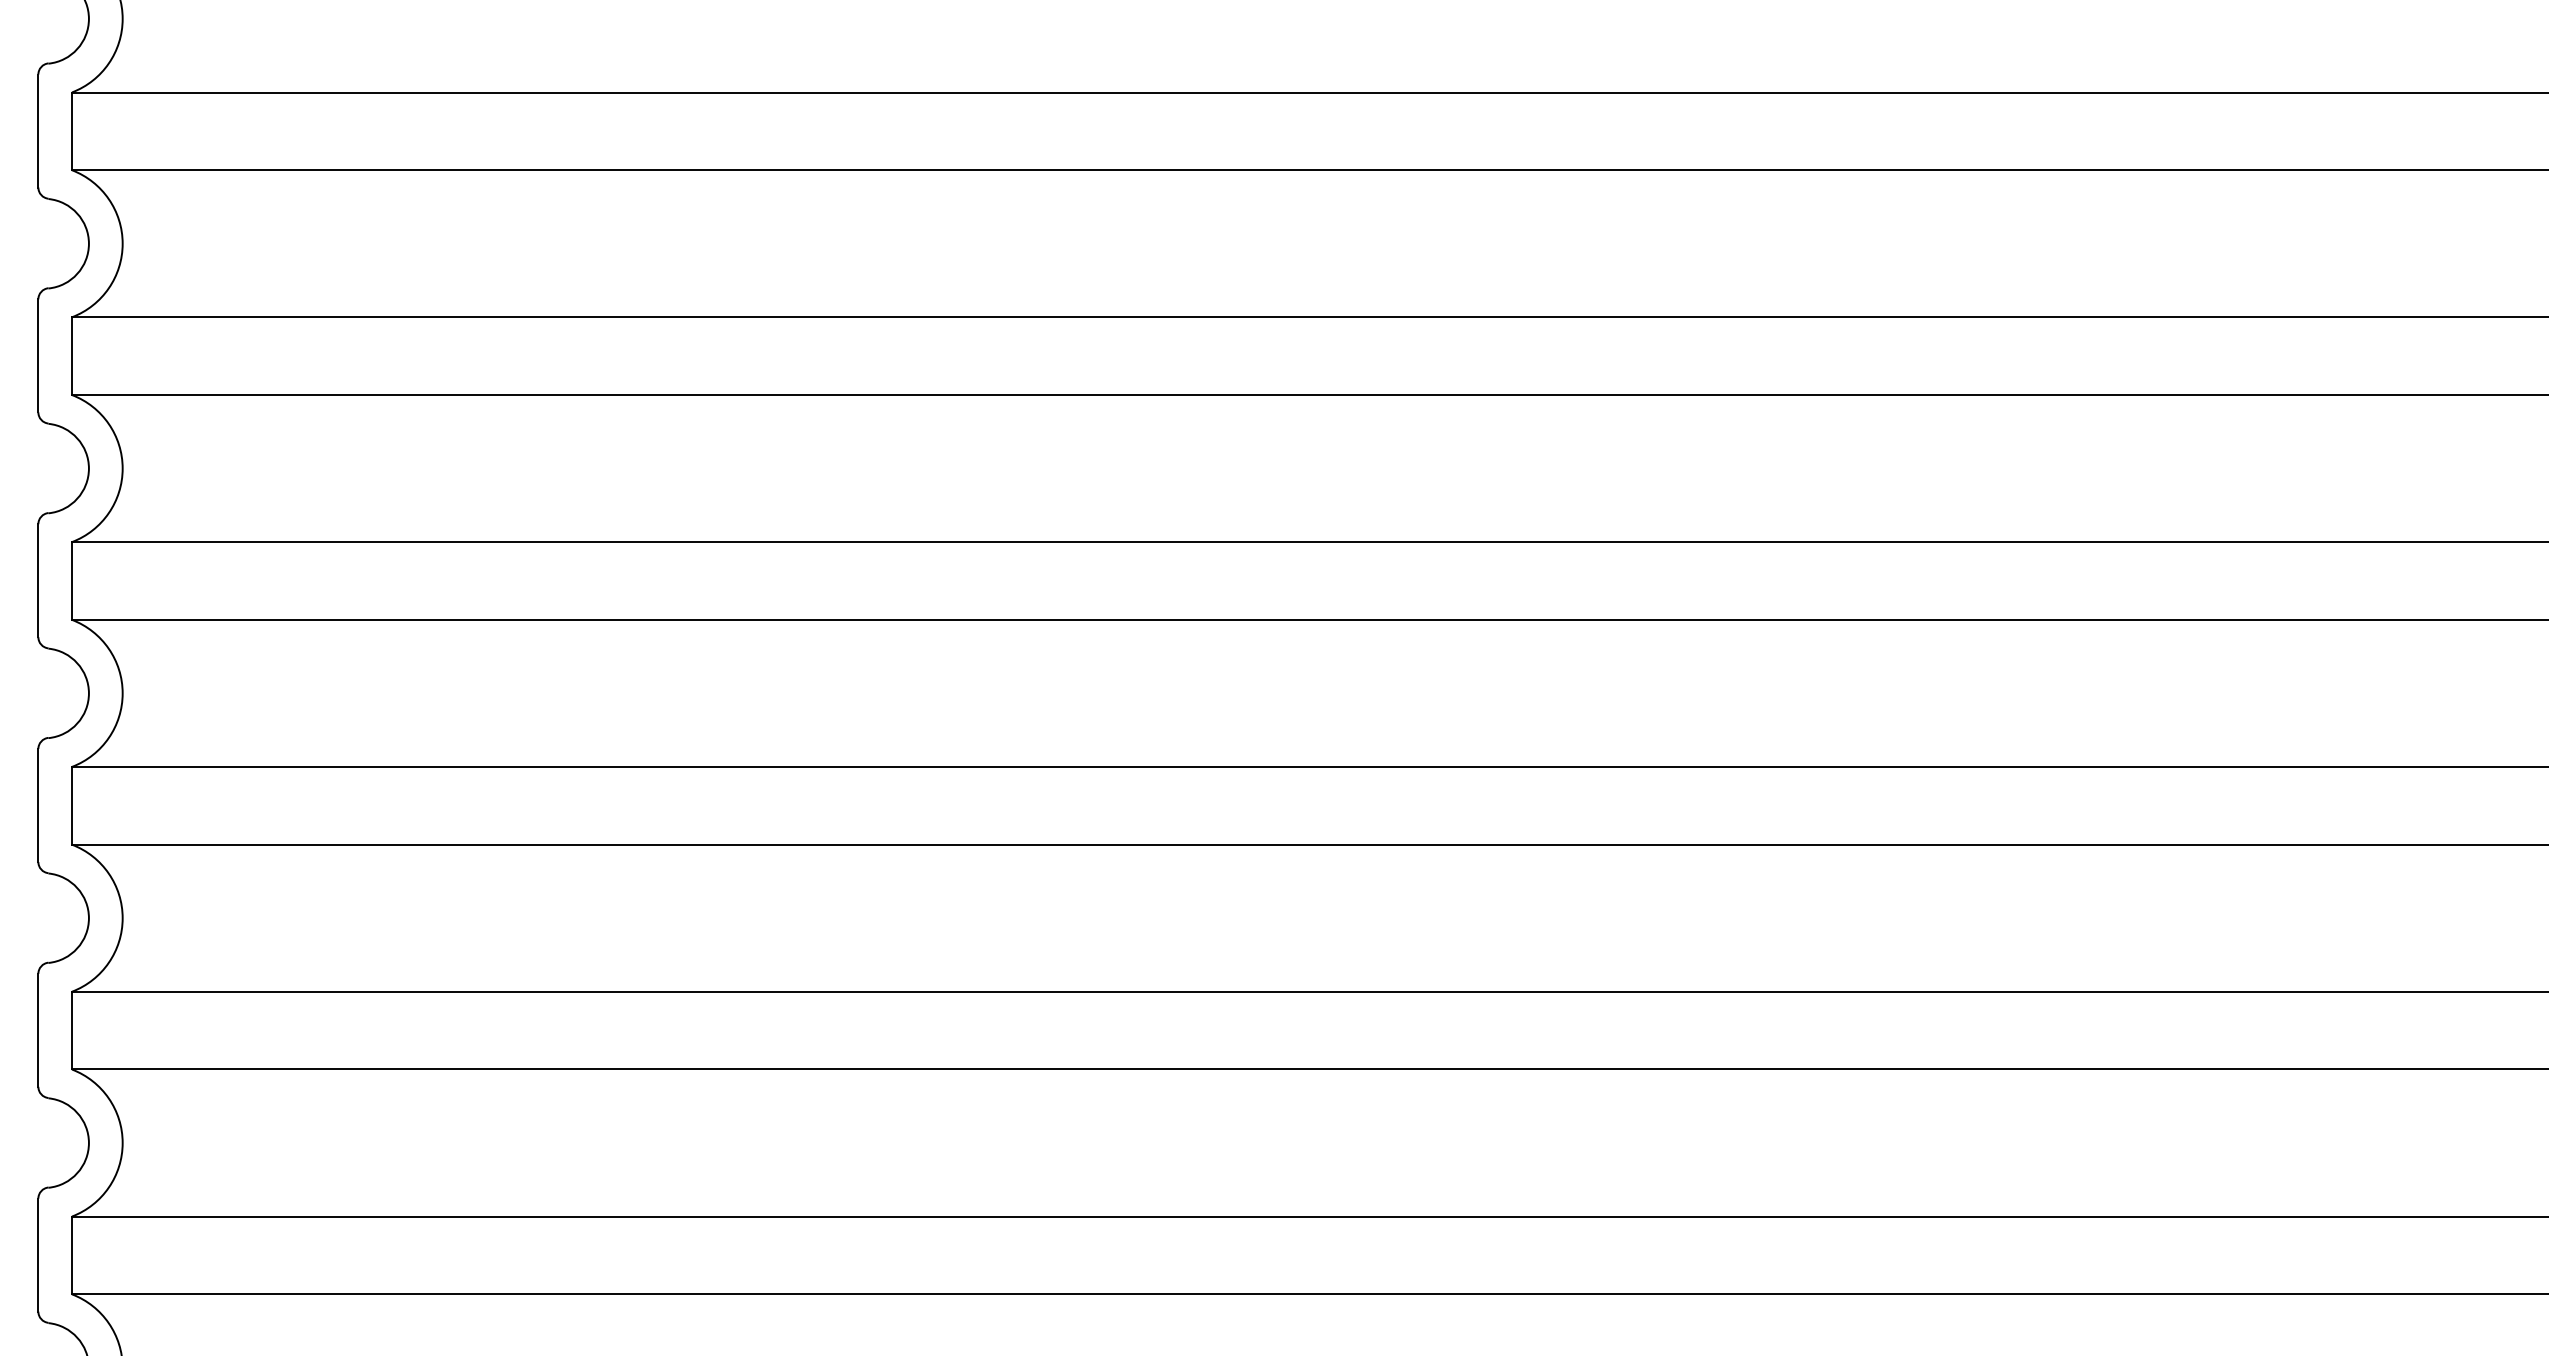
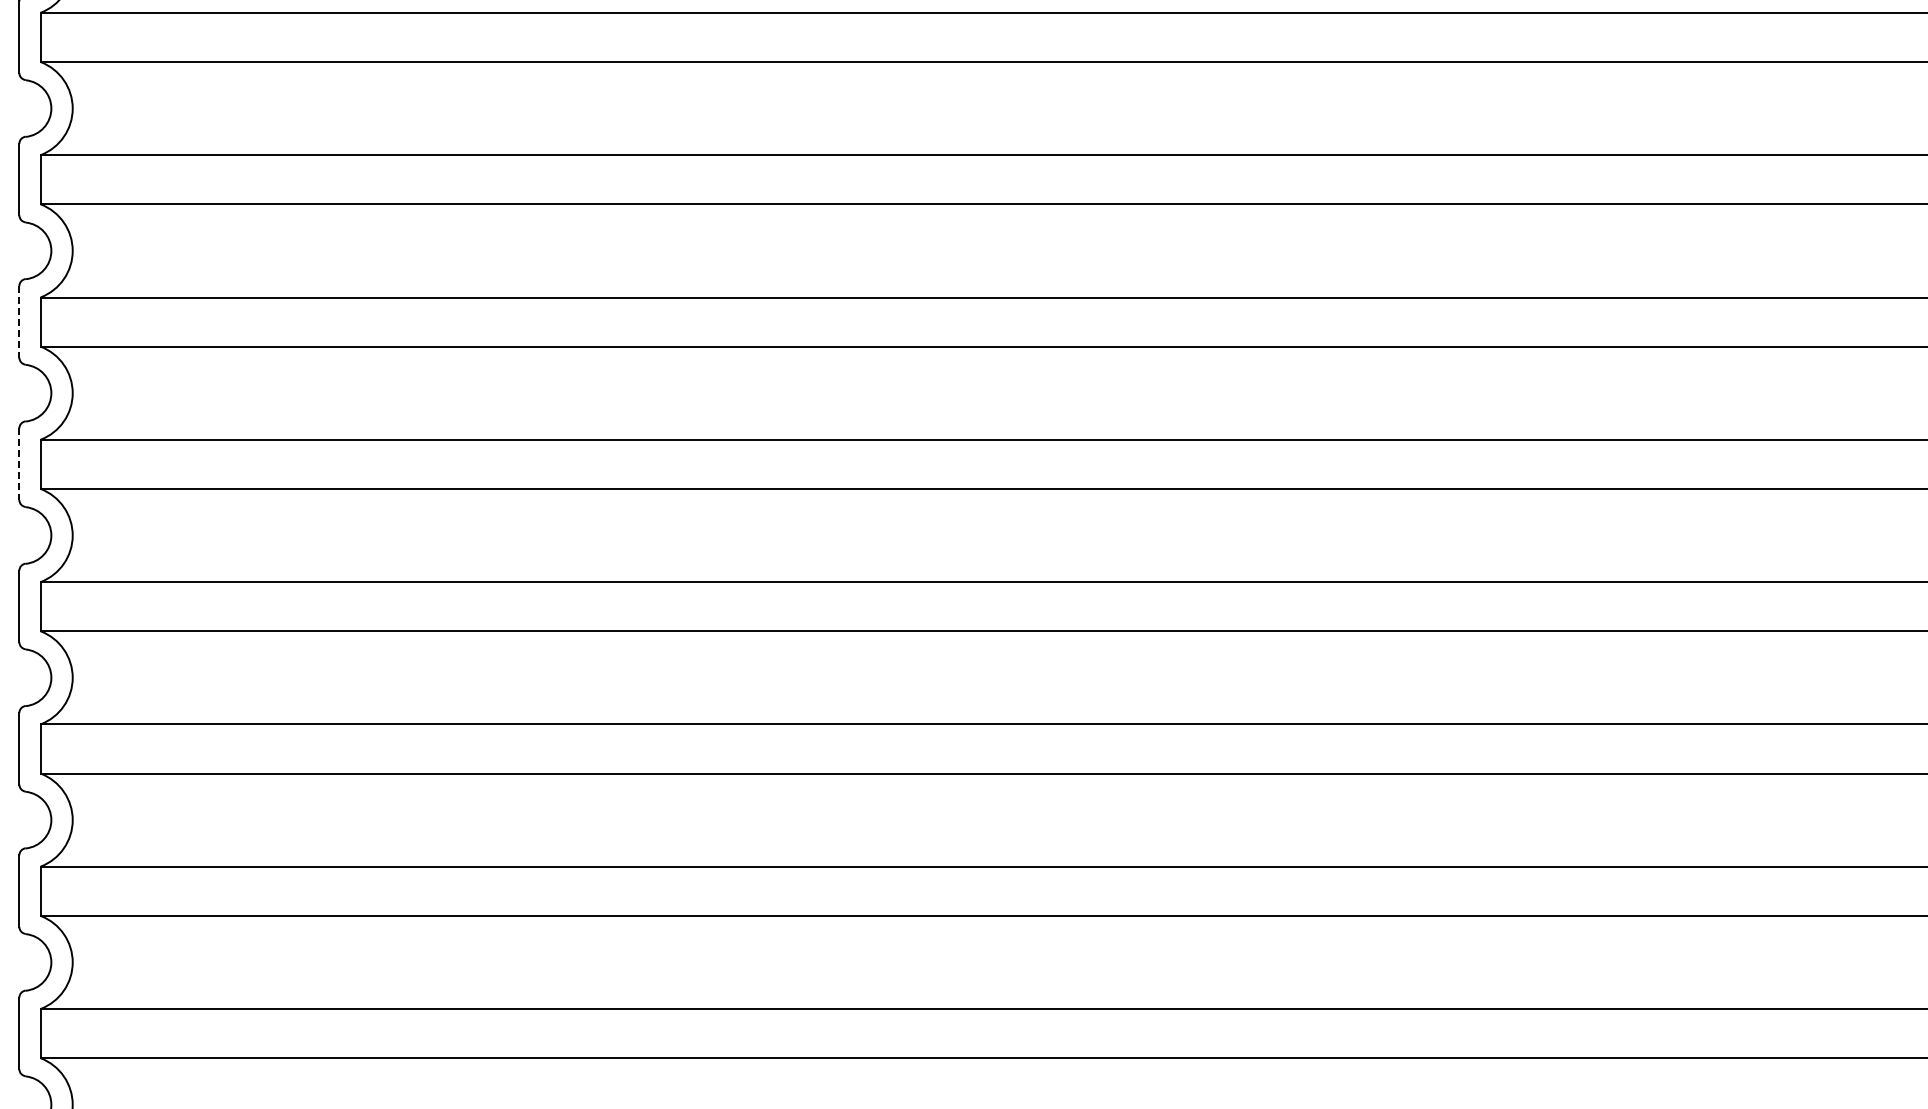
line: (38, 580) -> (19, 321), solid -> dashed
line: (38, 806) -> (19, 464), solid -> dashed

